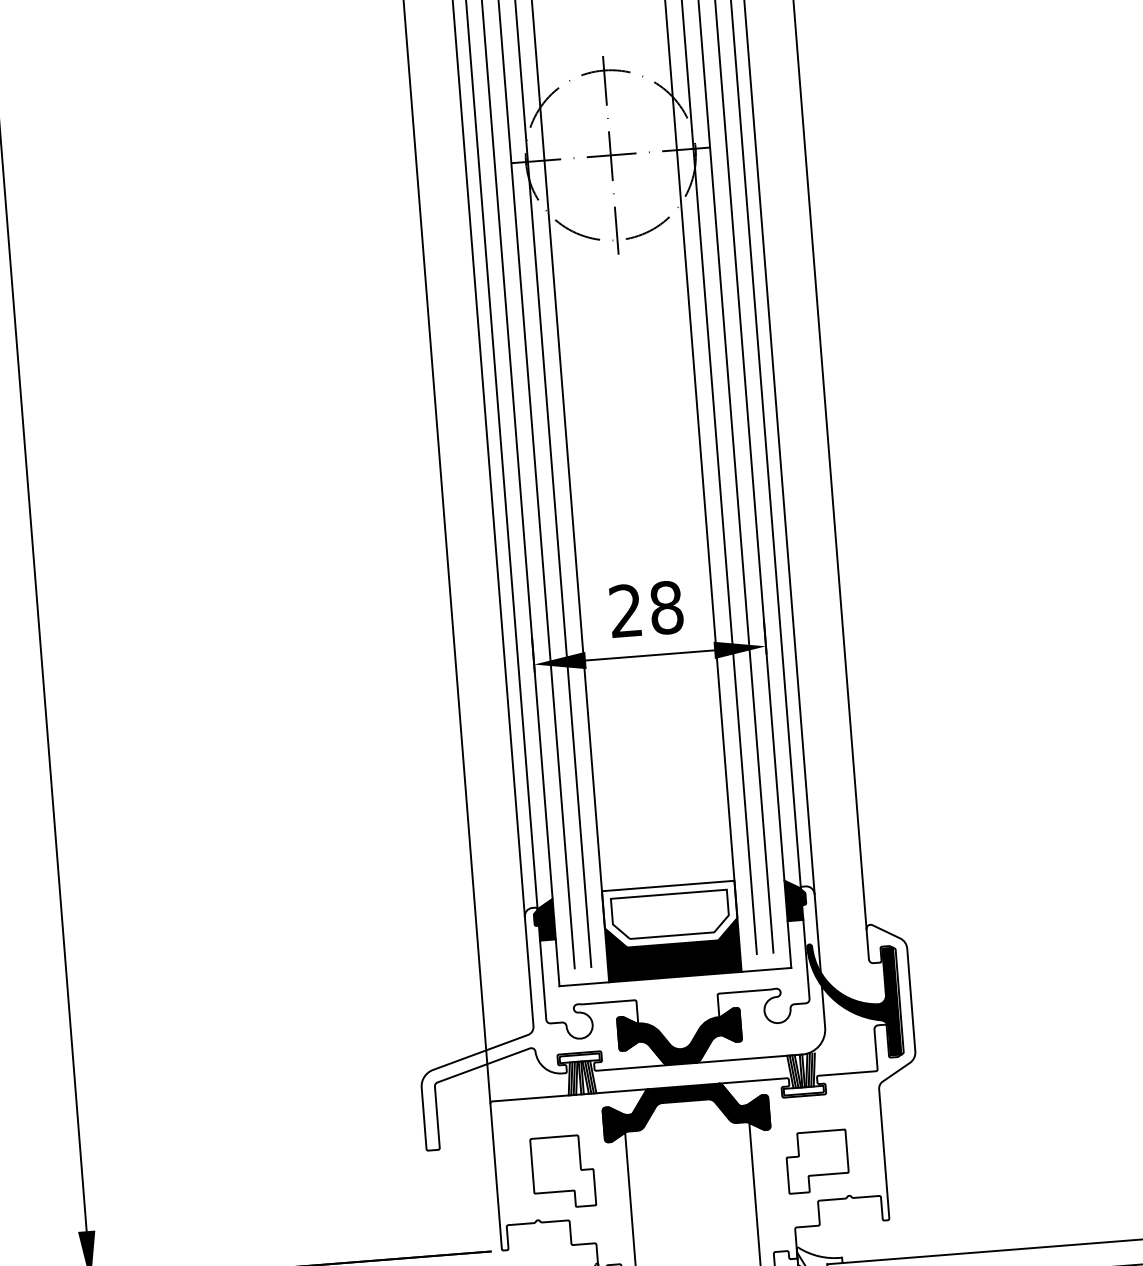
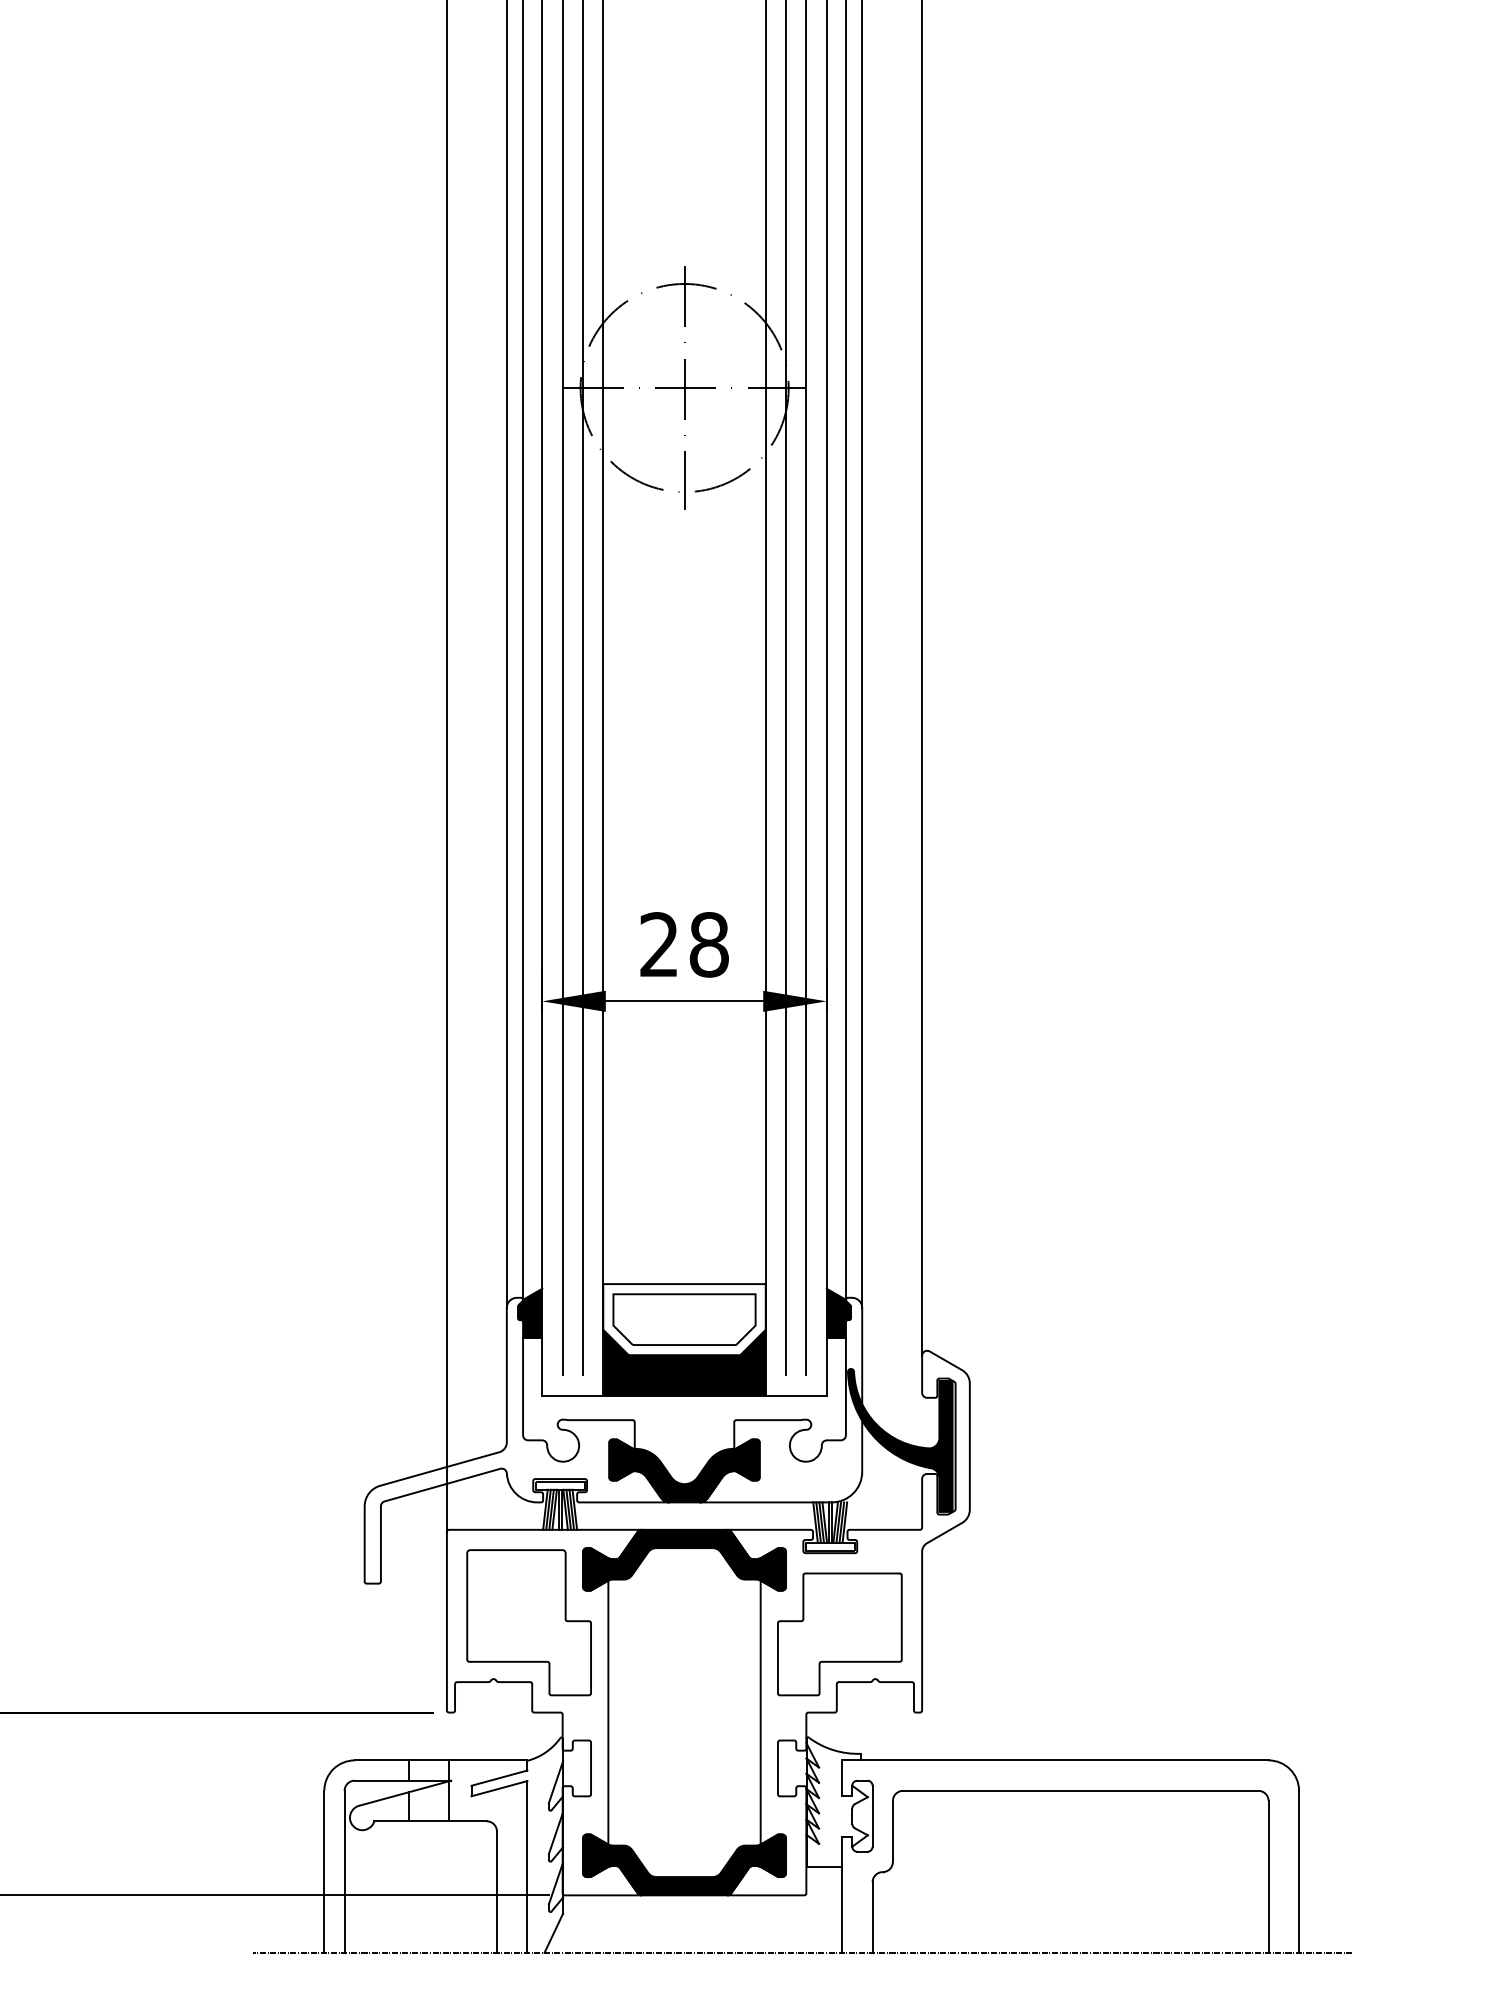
part: (817, 1161) -> (839, 1634), size x1.67
part: (562, 1171) -> (528, 1622), size x1.67

